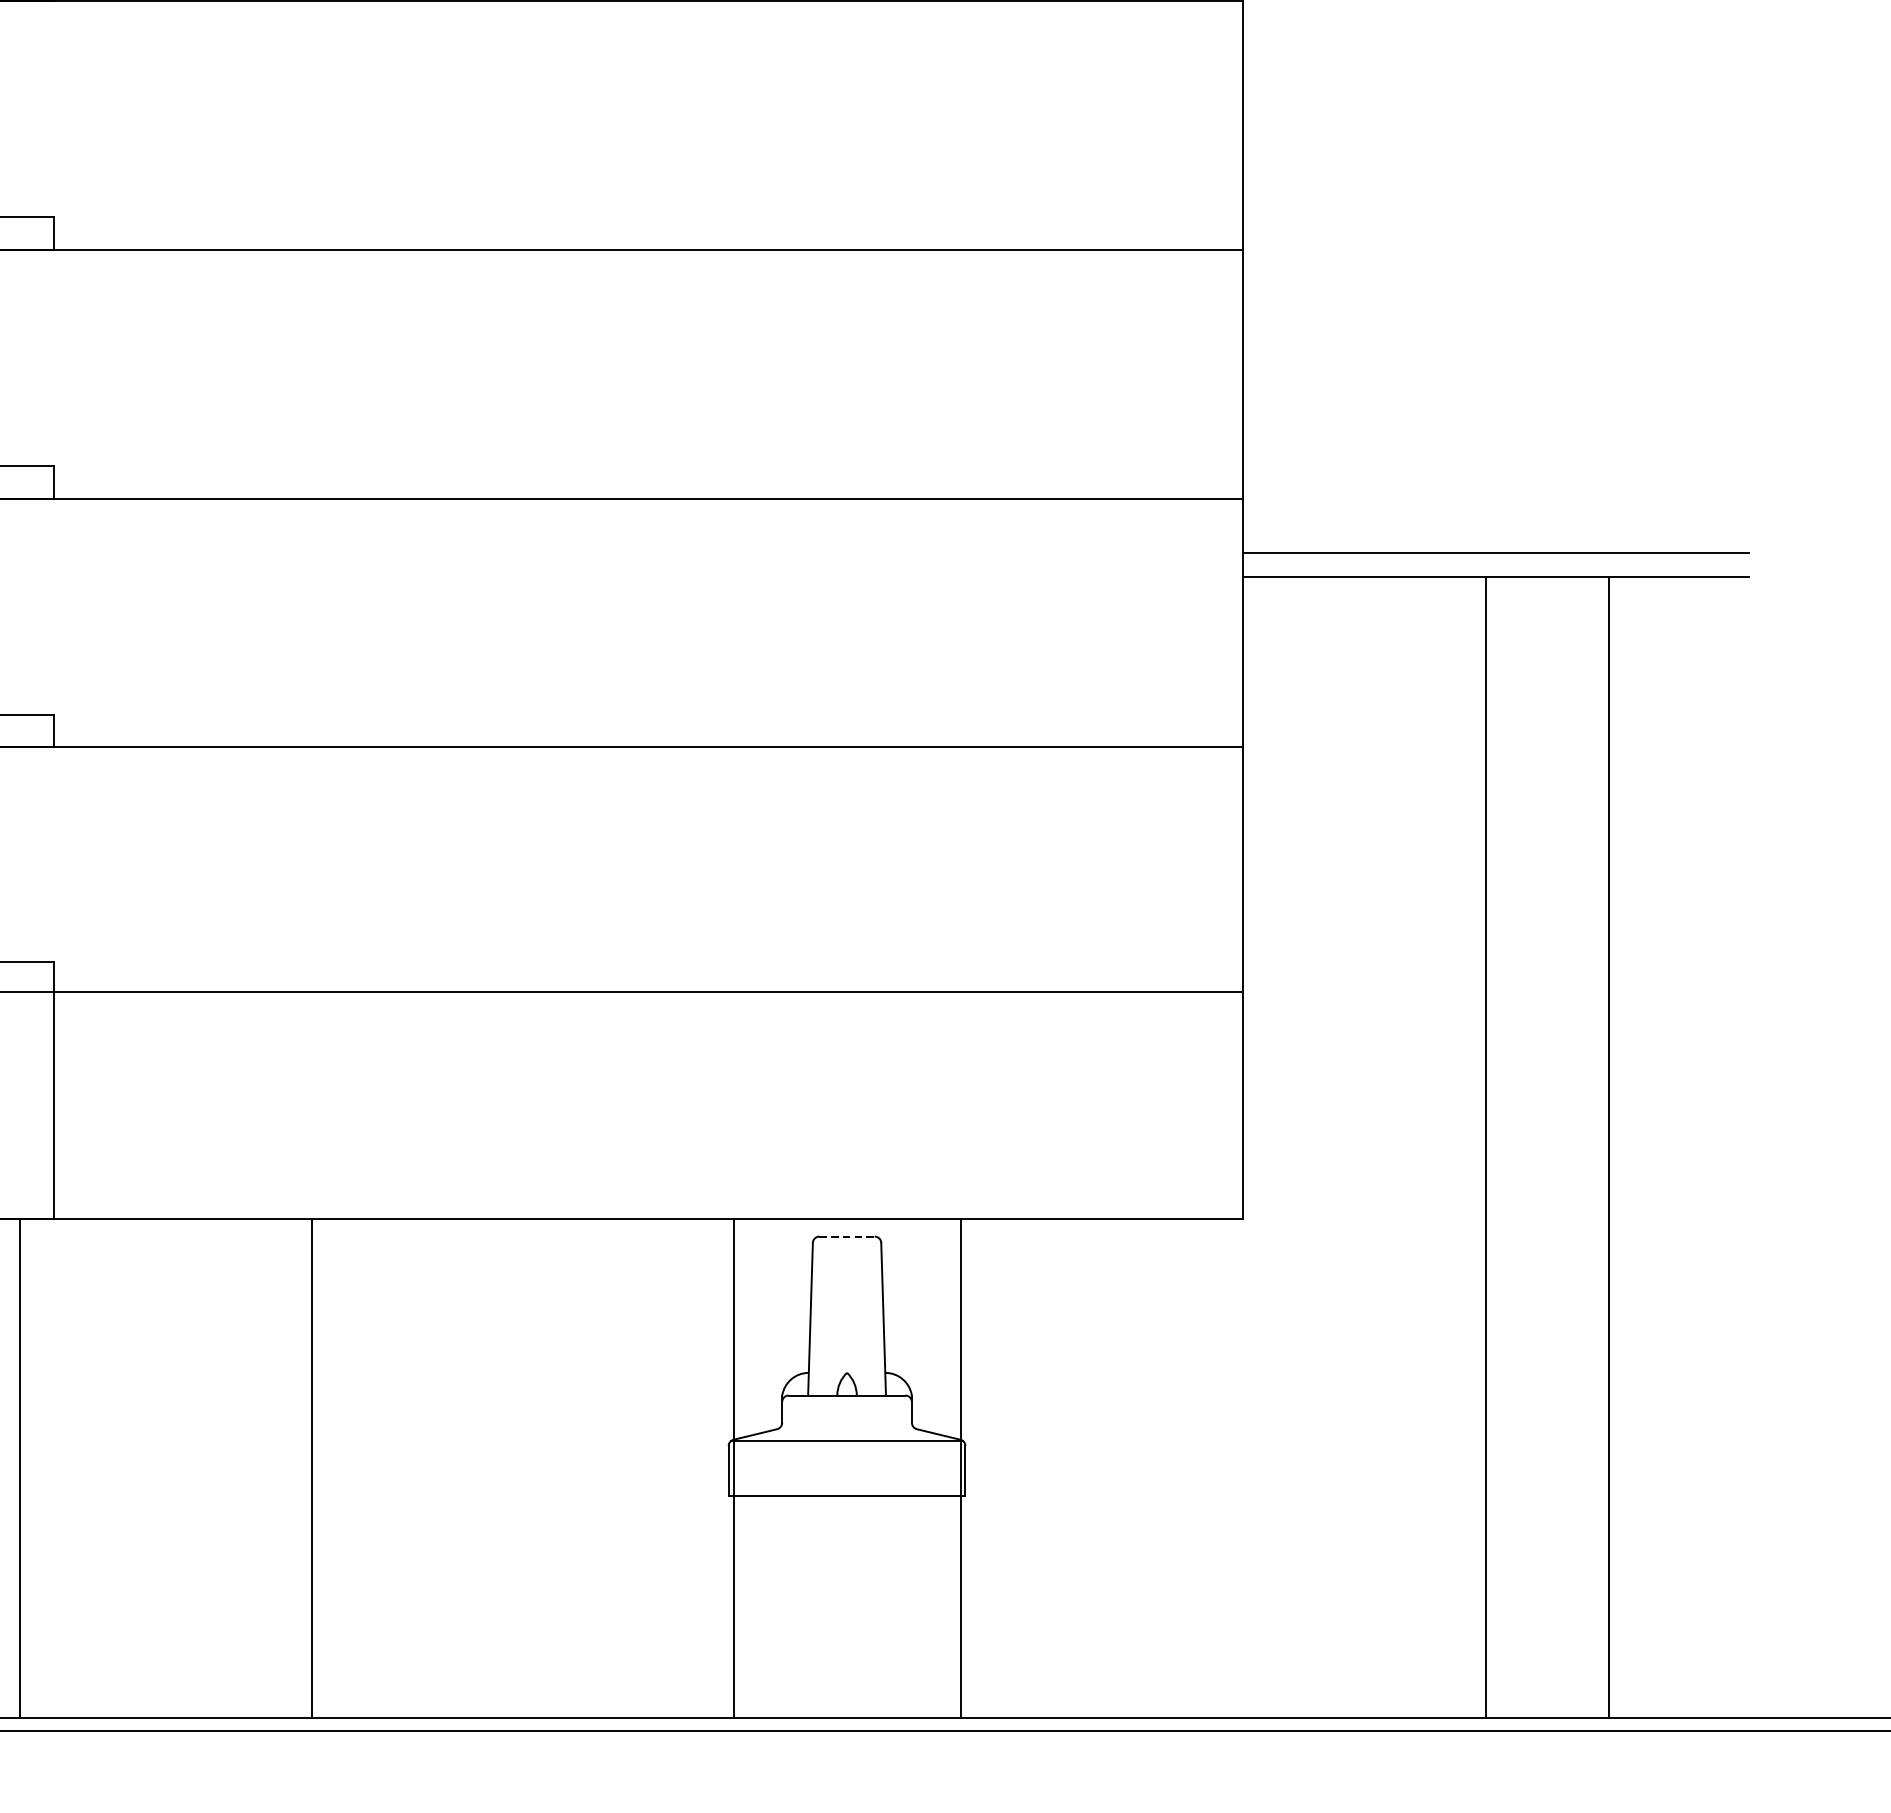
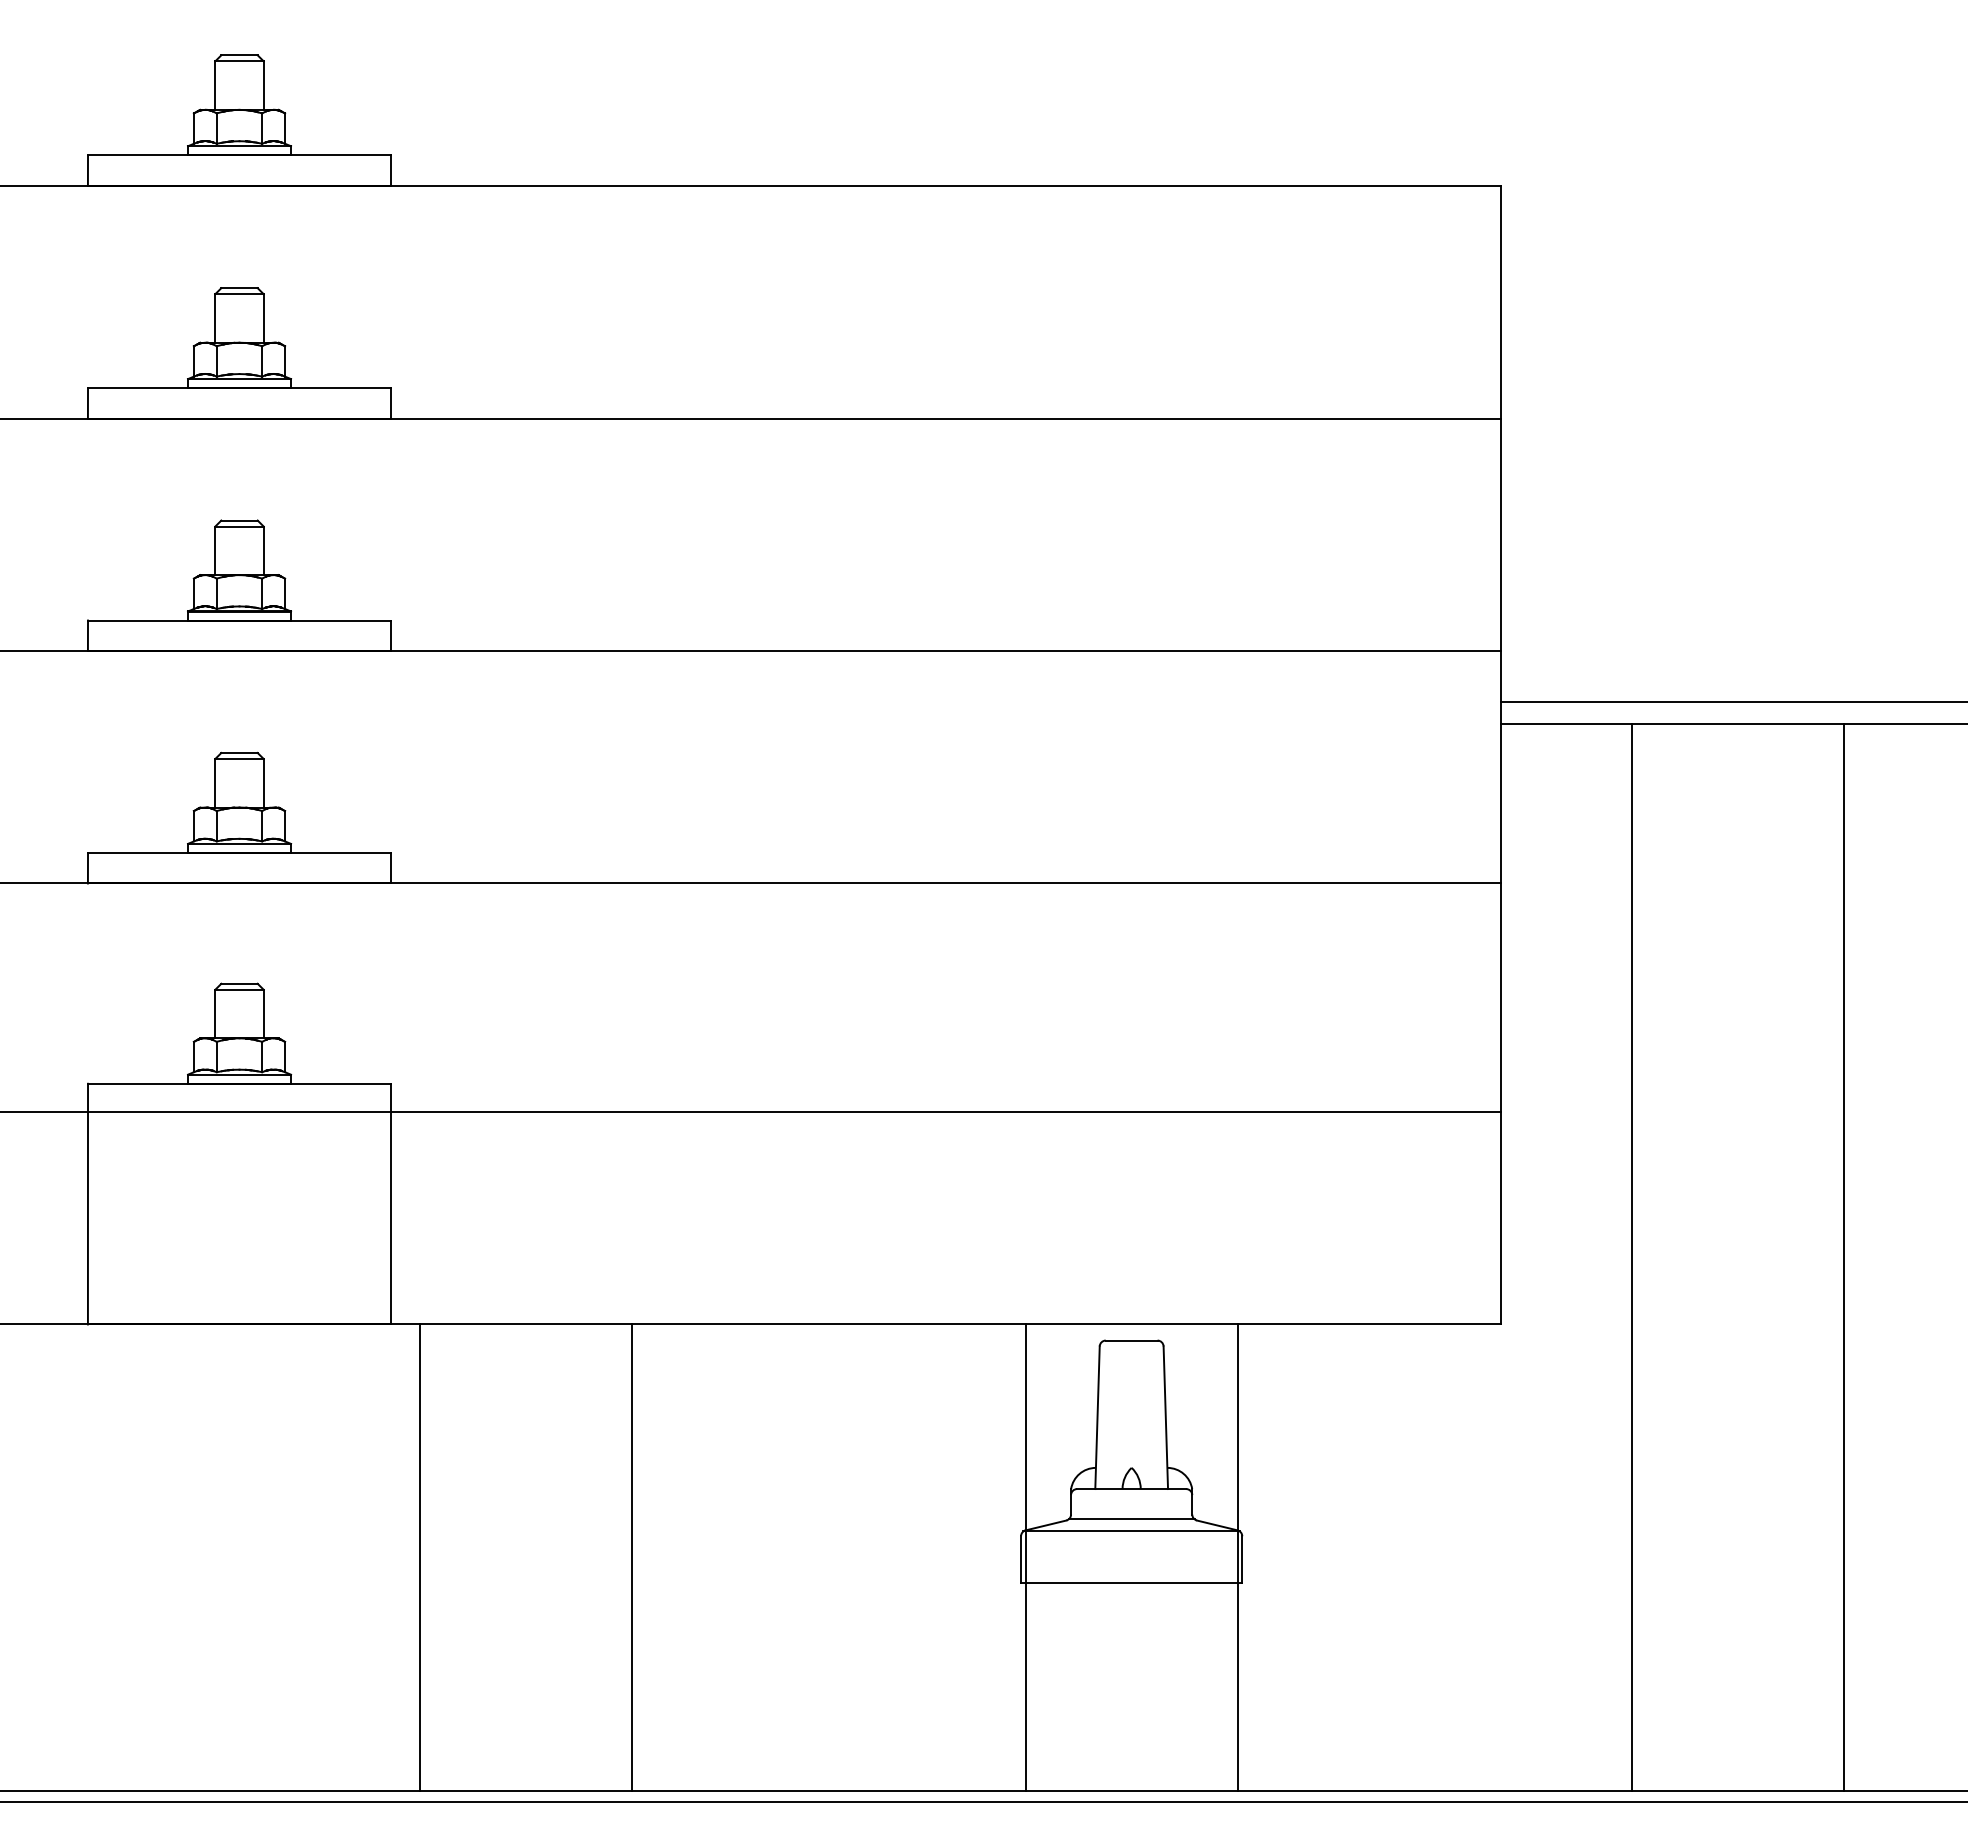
line: (1485, 1146) -> (1631, 1256), moved
line: (846, 1236) -> (1131, 1340), dashed -> solid
line: (846, 1428) -> (1131, 1519), added
line: (19, 1468) -> (419, 1557), moved

